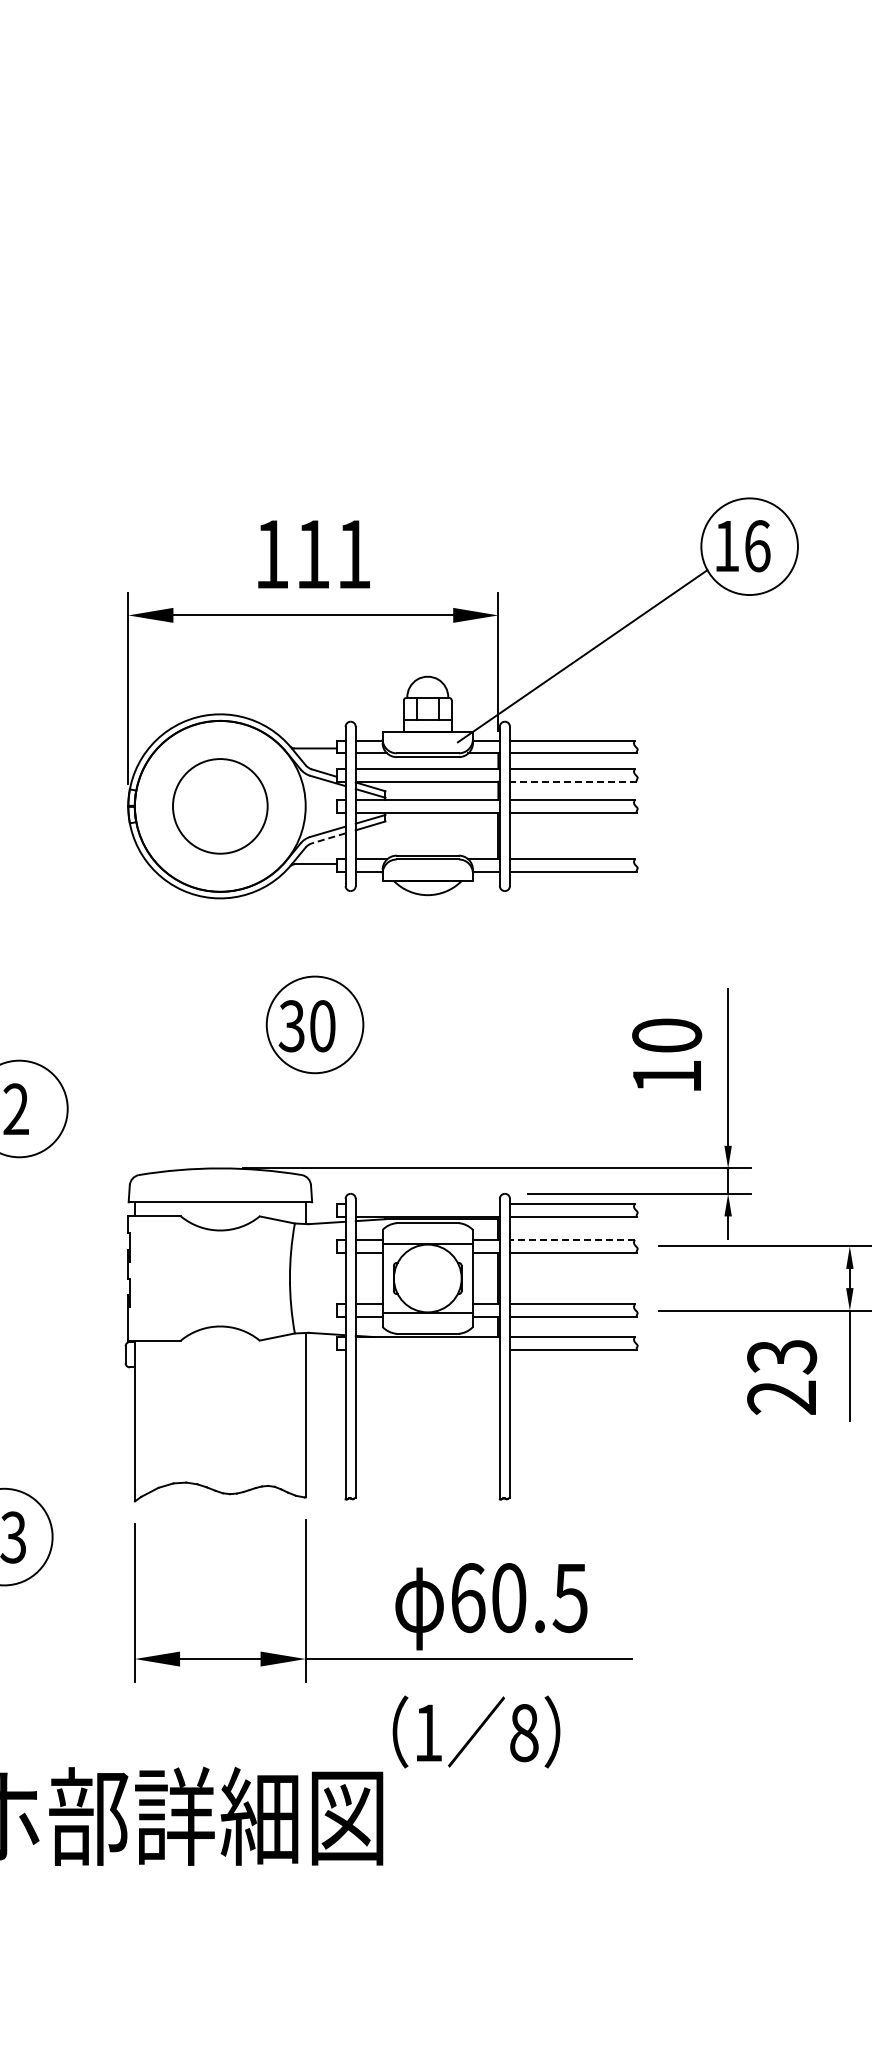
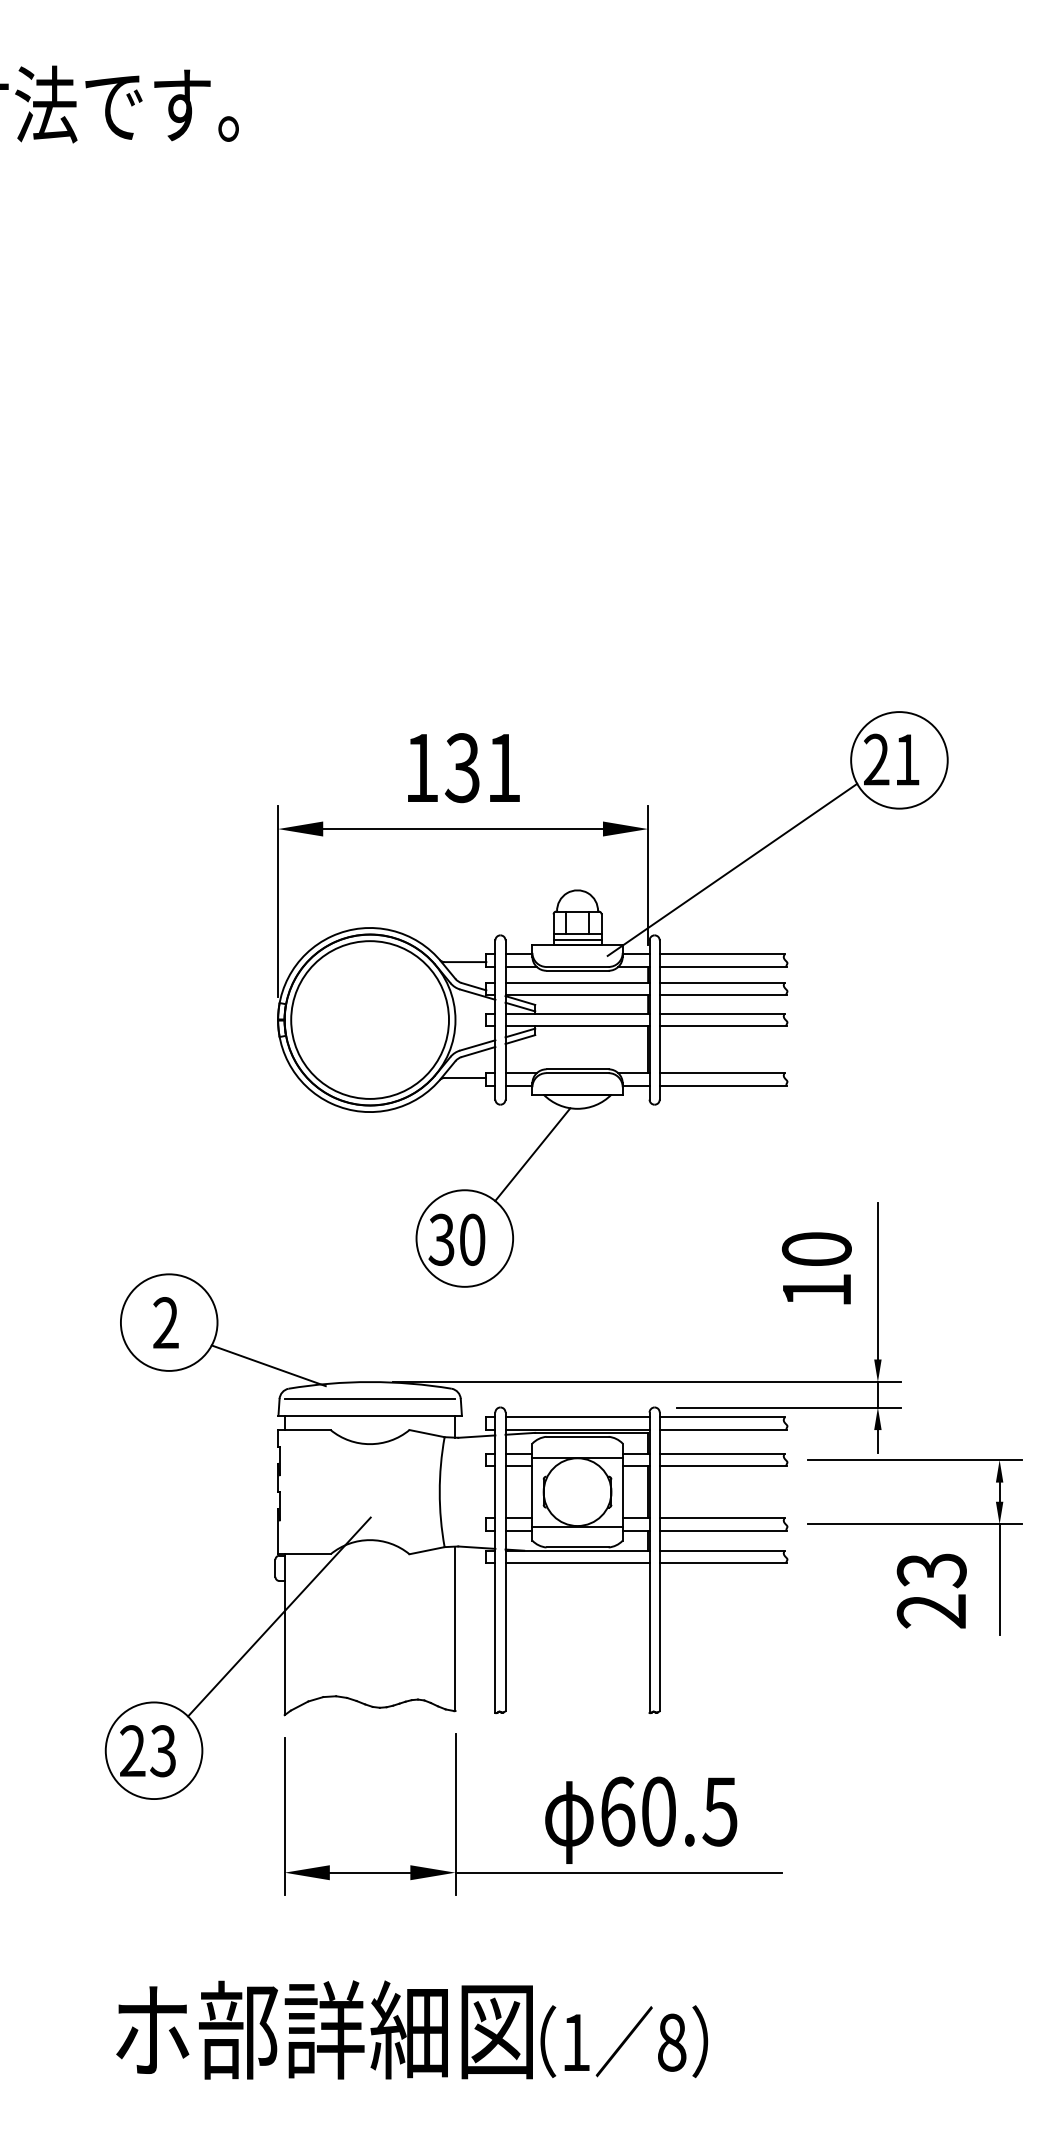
text: (742, 545) -> (892, 759), 16 -> 21
text: (312, 554) -> (462, 768), 111 -> 131
line: (427, 725) -> (577, 939), added
line: (572, 781) -> (722, 995), dashed -> solid
circle: (219, 805) -> (369, 1019), size x1.67
line: (328, 838) -> (478, 1052), dashed -> solid
line: (382, 940) -> (532, 1154), added
line: (118, 1151) -> (268, 1365), added
line: (219, 1185) -> (369, 1399), added
line: (427, 1203) -> (577, 1417), added
line: (572, 1239) -> (722, 1453), dashed -> solid
line: (427, 1349) -> (577, 1563), added
line: (129, 1402) -> (279, 1616), added
text: (475, 1731) -> (623, 2041), moved

